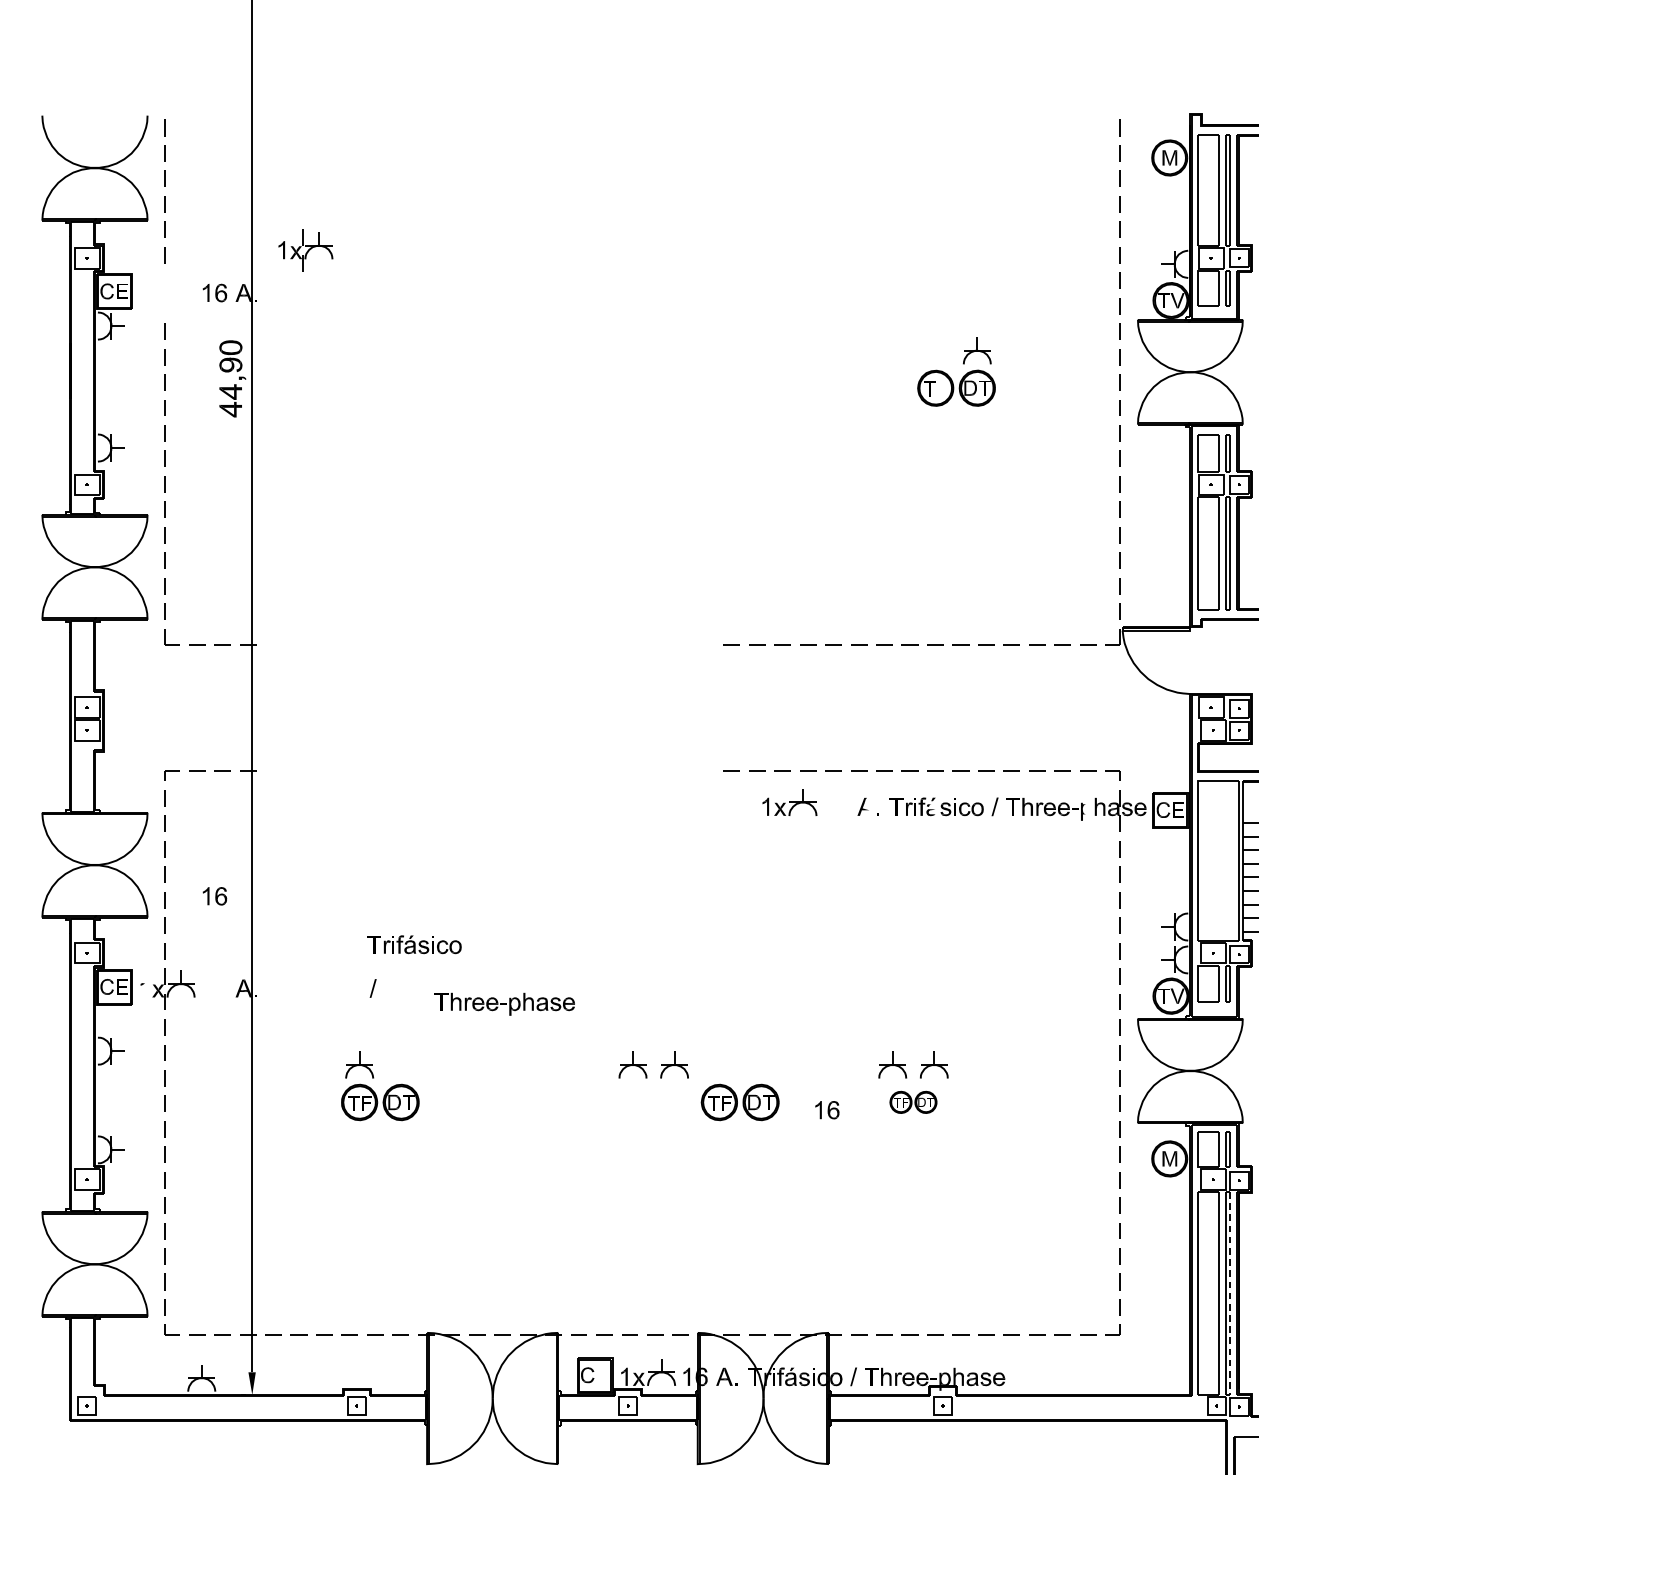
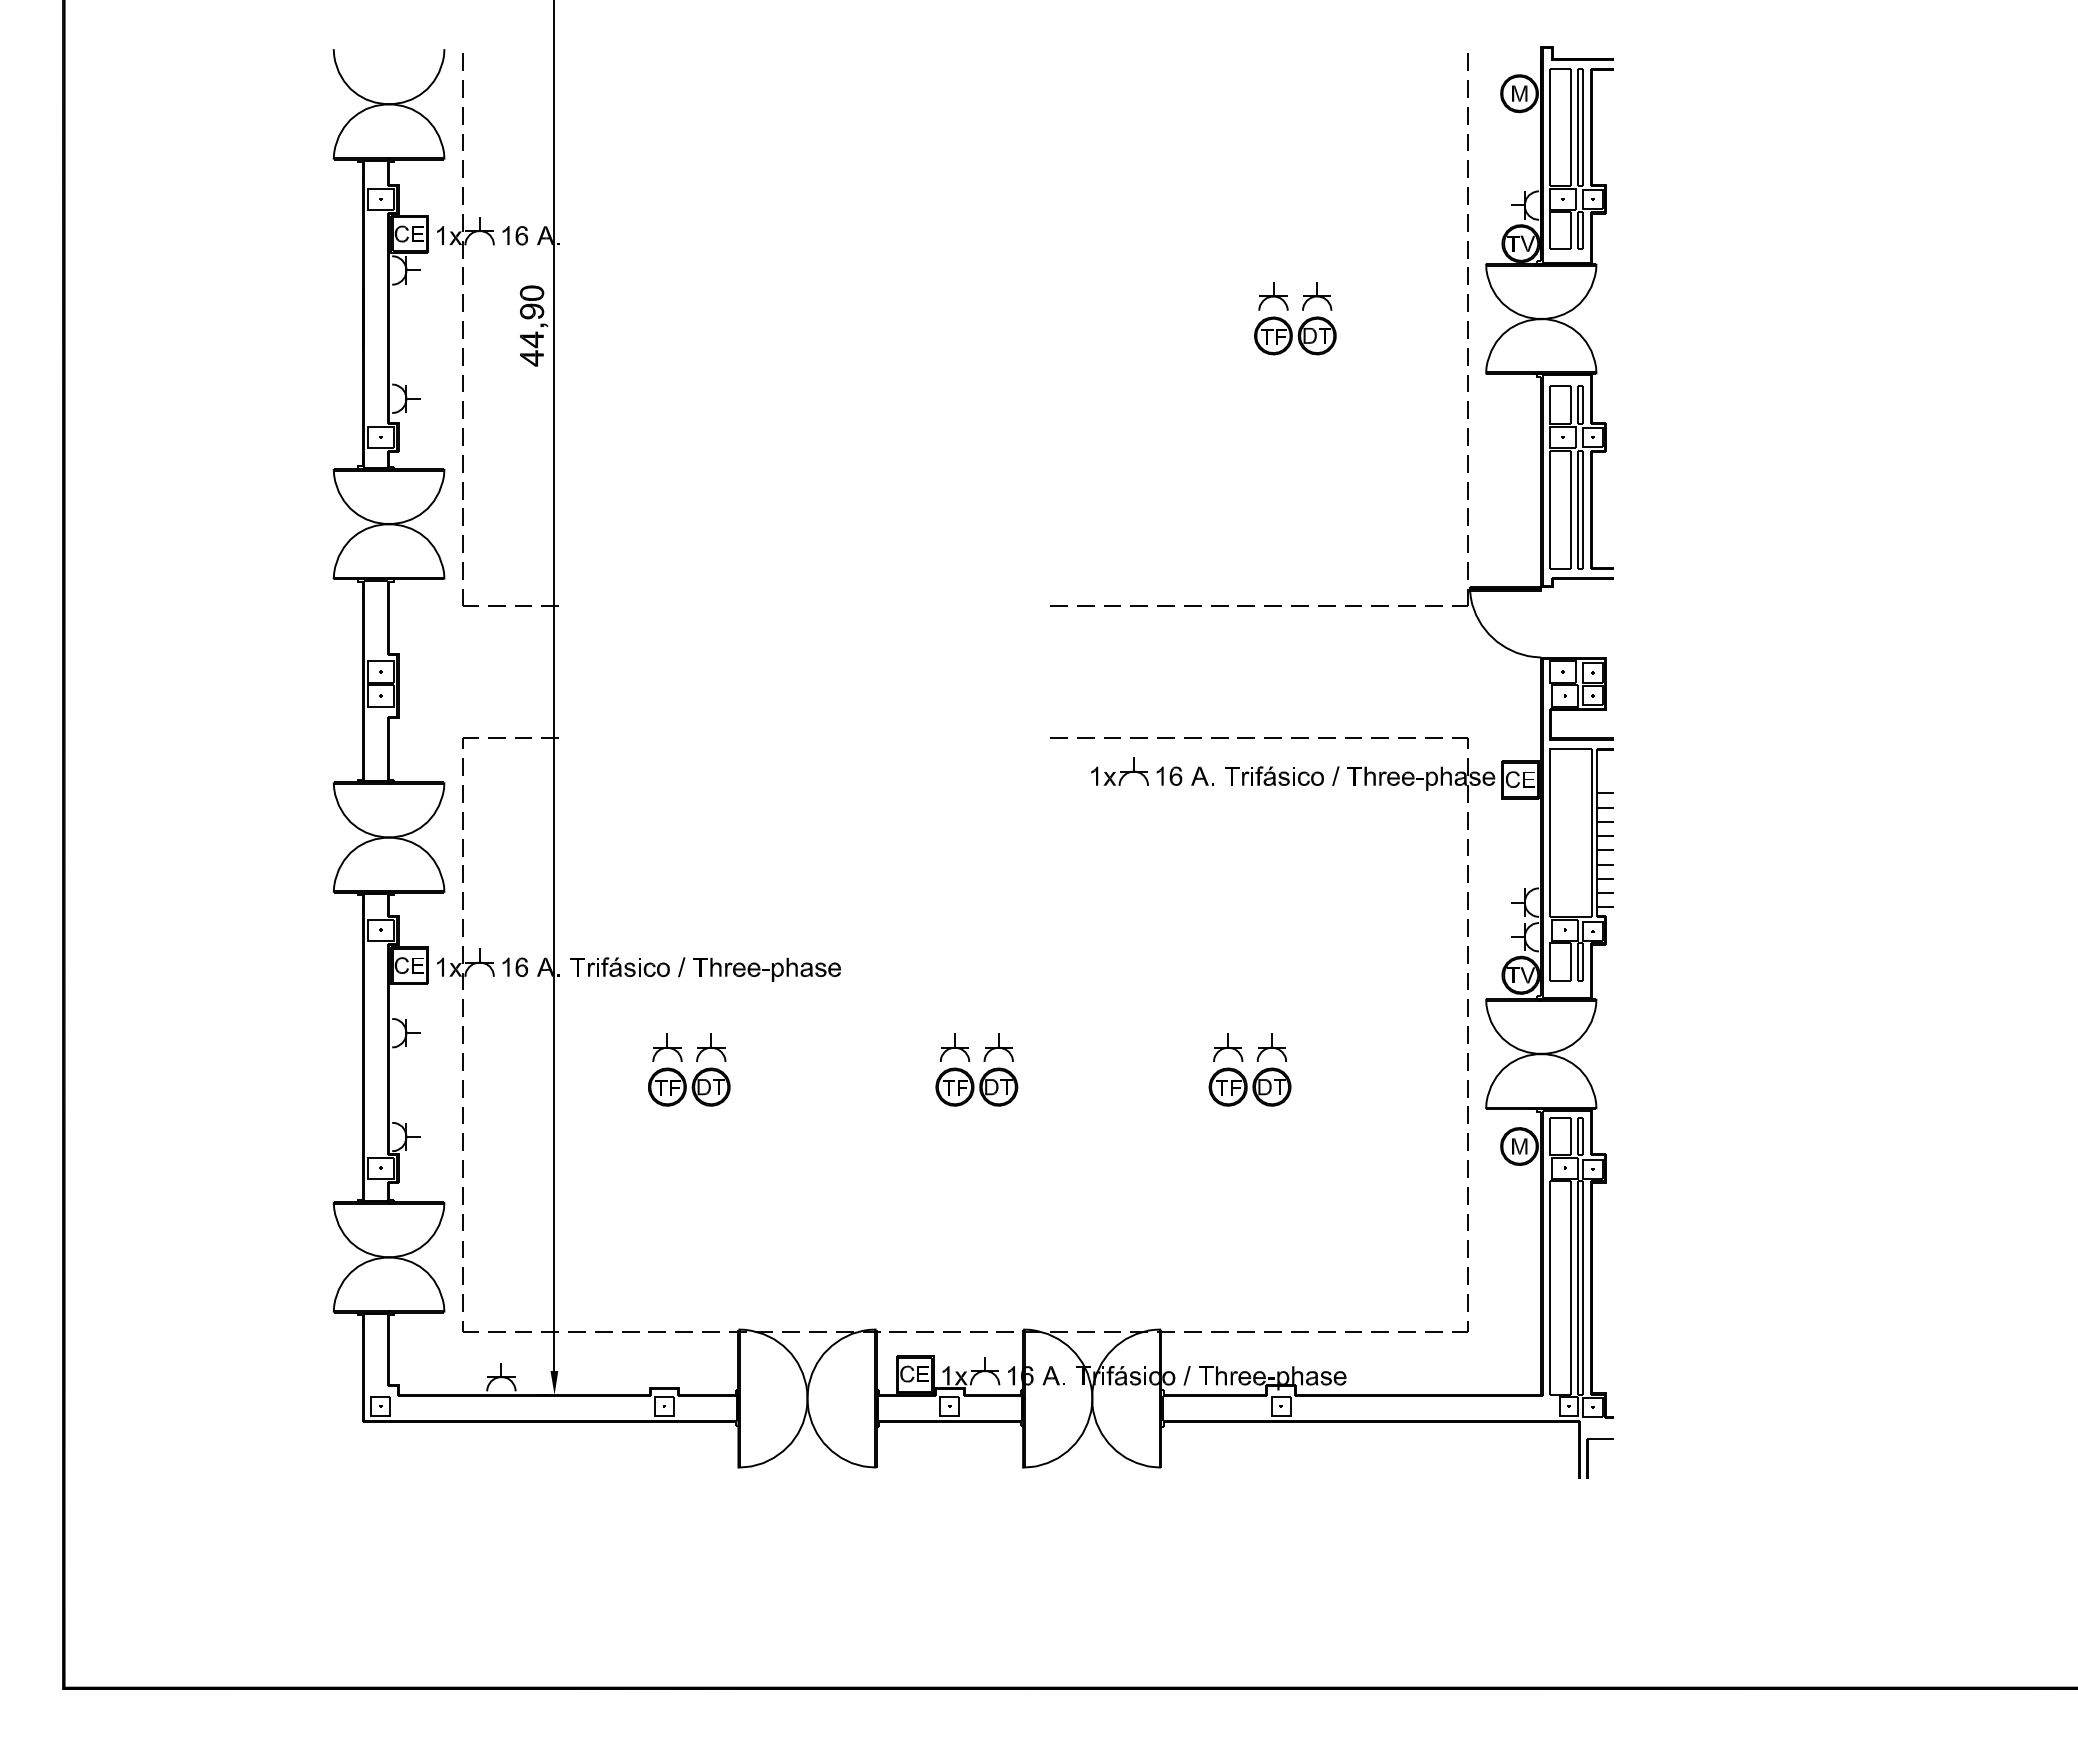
part: (305, 250) -> (465, 236), moved
part: (935, 350) -> (1273, 296), added
fill: (943, 388) -> (1281, 336), added
fill: (868, 806) -> (1202, 775), added
fill: (932, 809) -> (1270, 778), added
fill: (1087, 809) -> (1433, 778), added
part: (215, 896) -> (515, 967), moved
part: (413, 944) -> (619, 967), moved
fill: (144, 987) -> (441, 966), added
part: (504, 1003) -> (766, 969), moved
part: (401, 1064) -> (711, 1047), added
part: (739, 1101) -> (976, 1086), moved
part: (912, 1101) -> (1249, 1086), size x1.67
part: (827, 1109) -> (1169, 775), moved
line: (1230, 1293) -> (1583, 1288), dashed -> solid
fill: (603, 1375) -> (923, 1374), added

